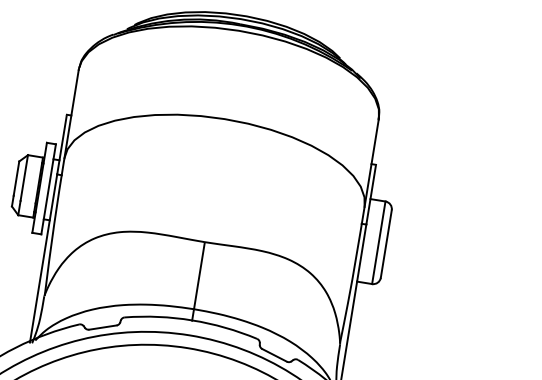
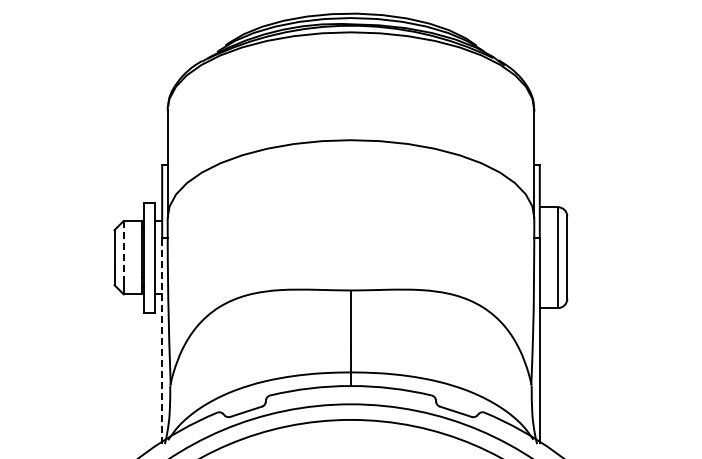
line: (24, 177) -> (123, 248), solid -> dashed
line: (43, 258) -> (162, 341), solid -> dashed

